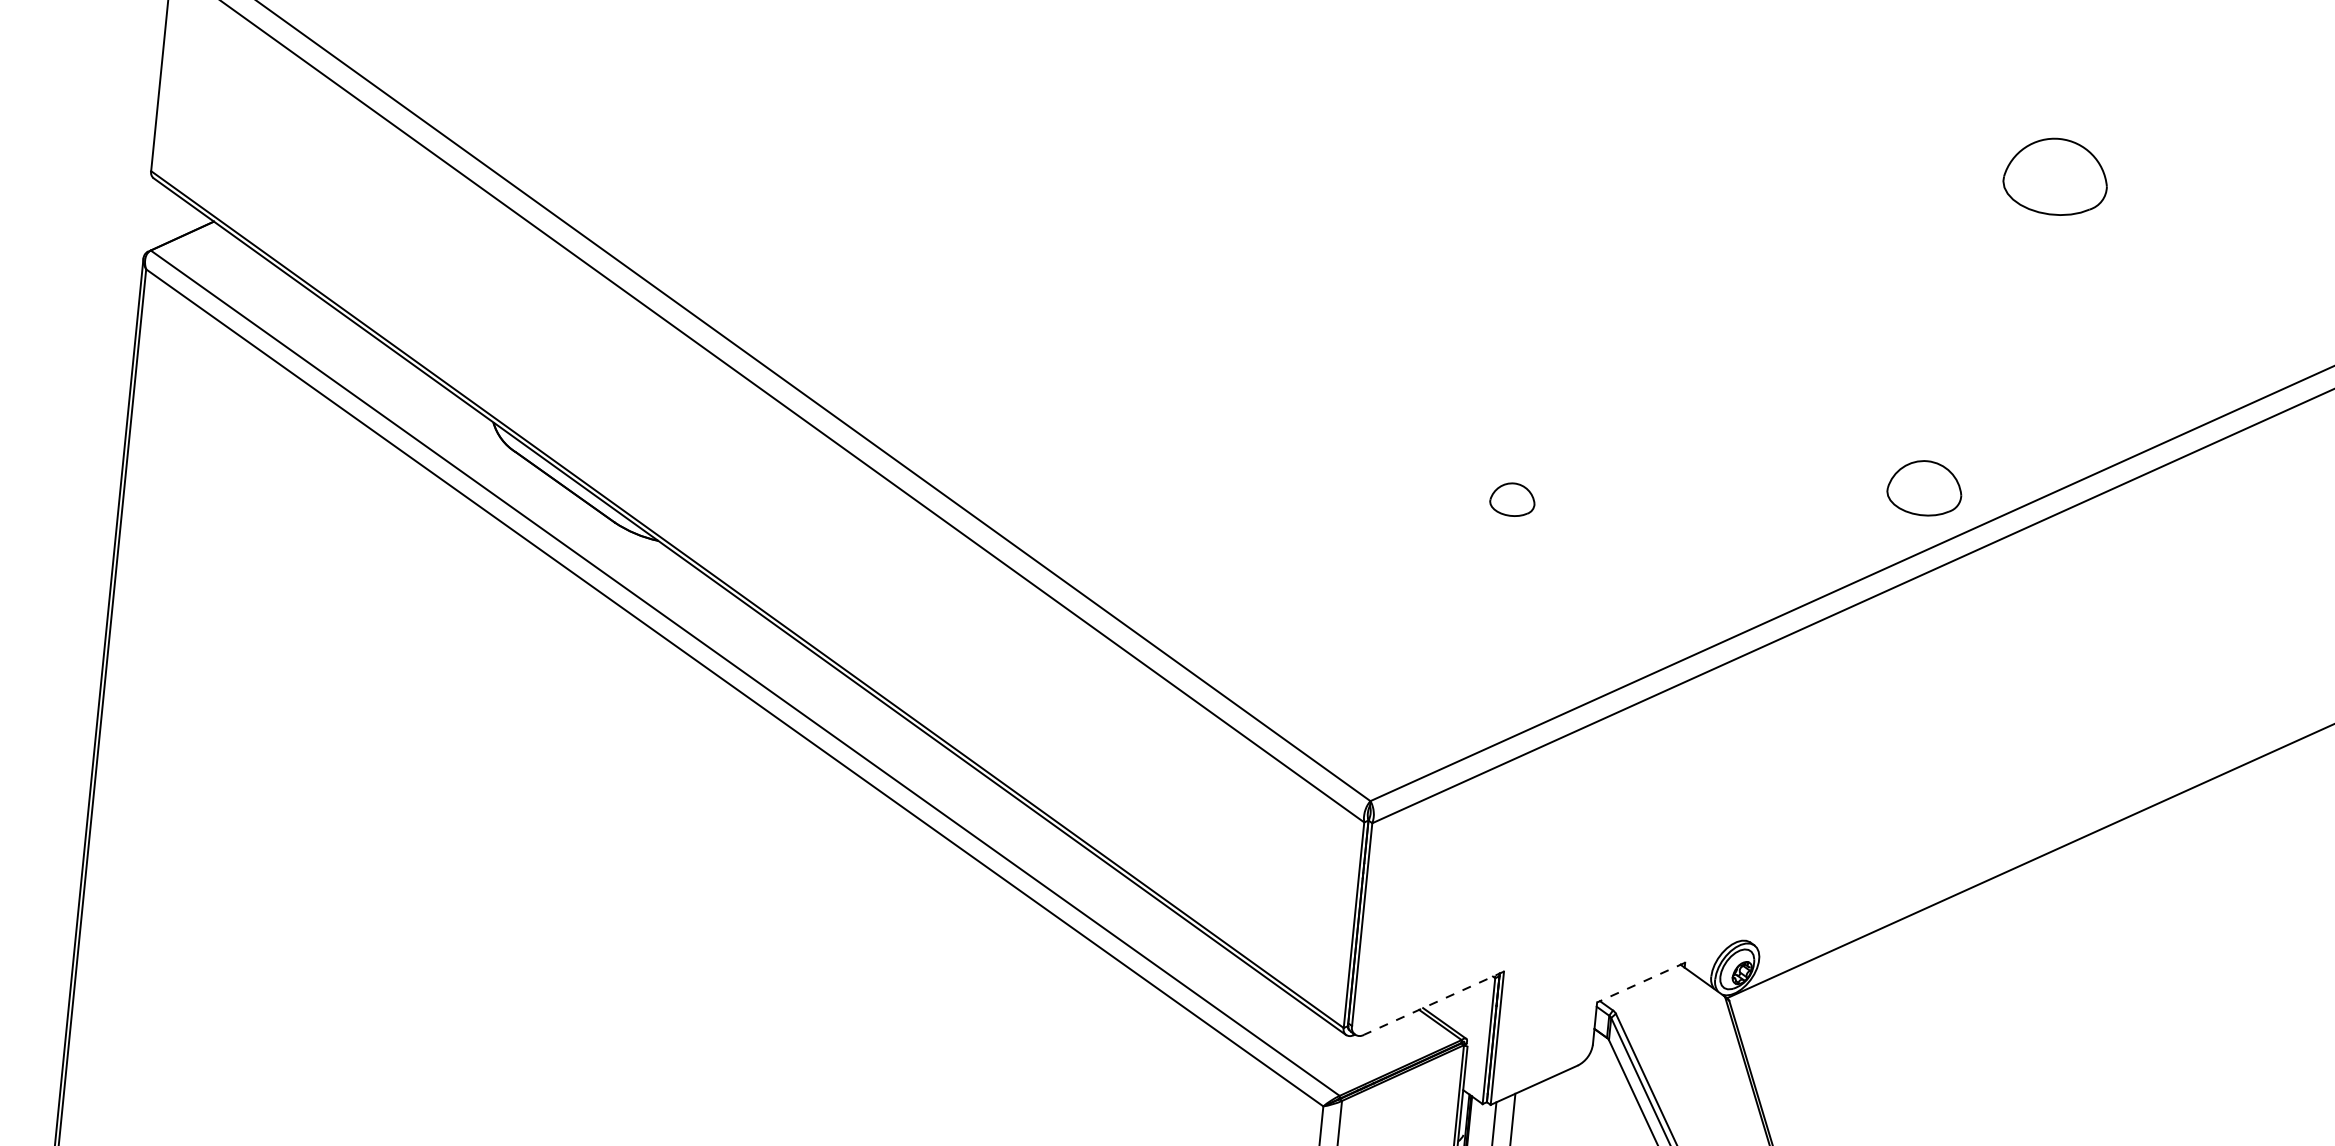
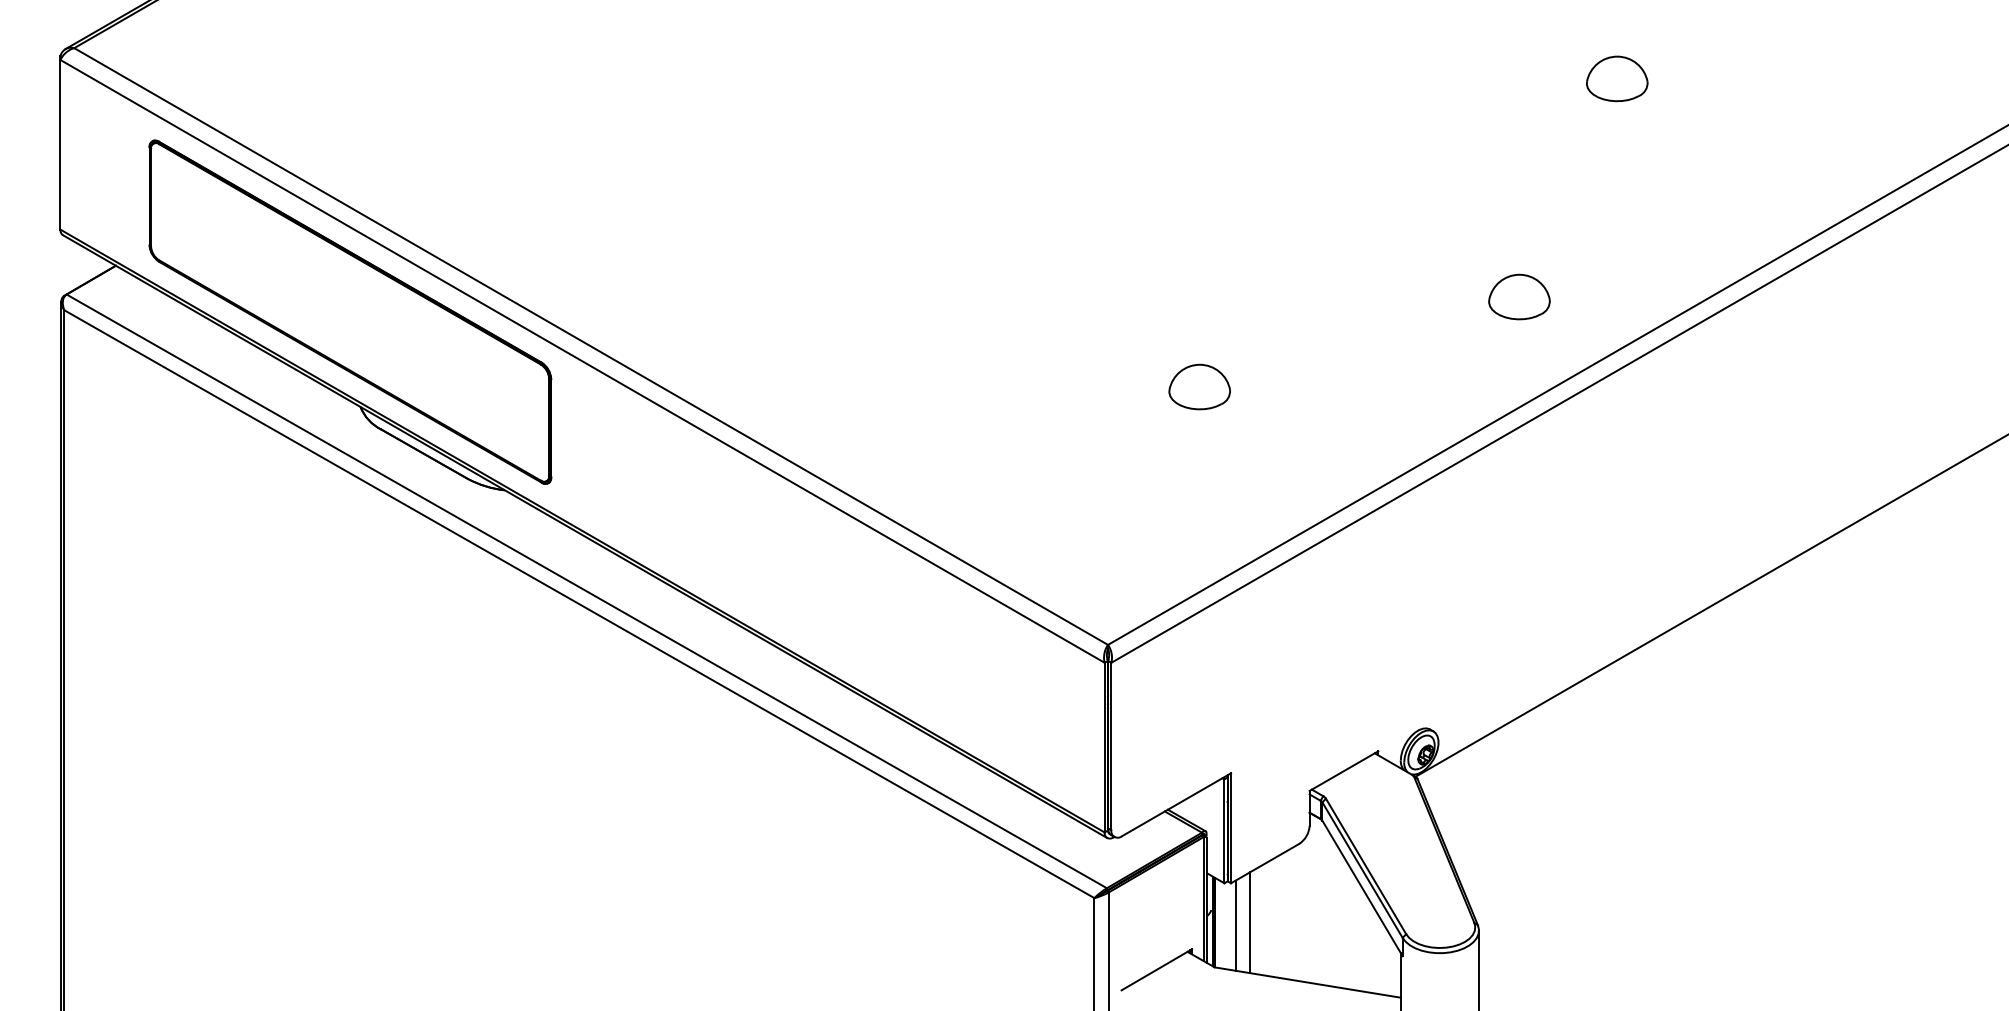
part: (2056, 176) -> (1617, 78), size x0.71
part: (492, 305) -> (350, 311), added
part: (1924, 487) -> (1519, 296), moved
part: (1512, 499) -> (1199, 386), size x1.67
line: (1640, 983) -> (1343, 771), dashed -> solid
line: (1434, 1004) -> (1176, 805), dashed -> solid

